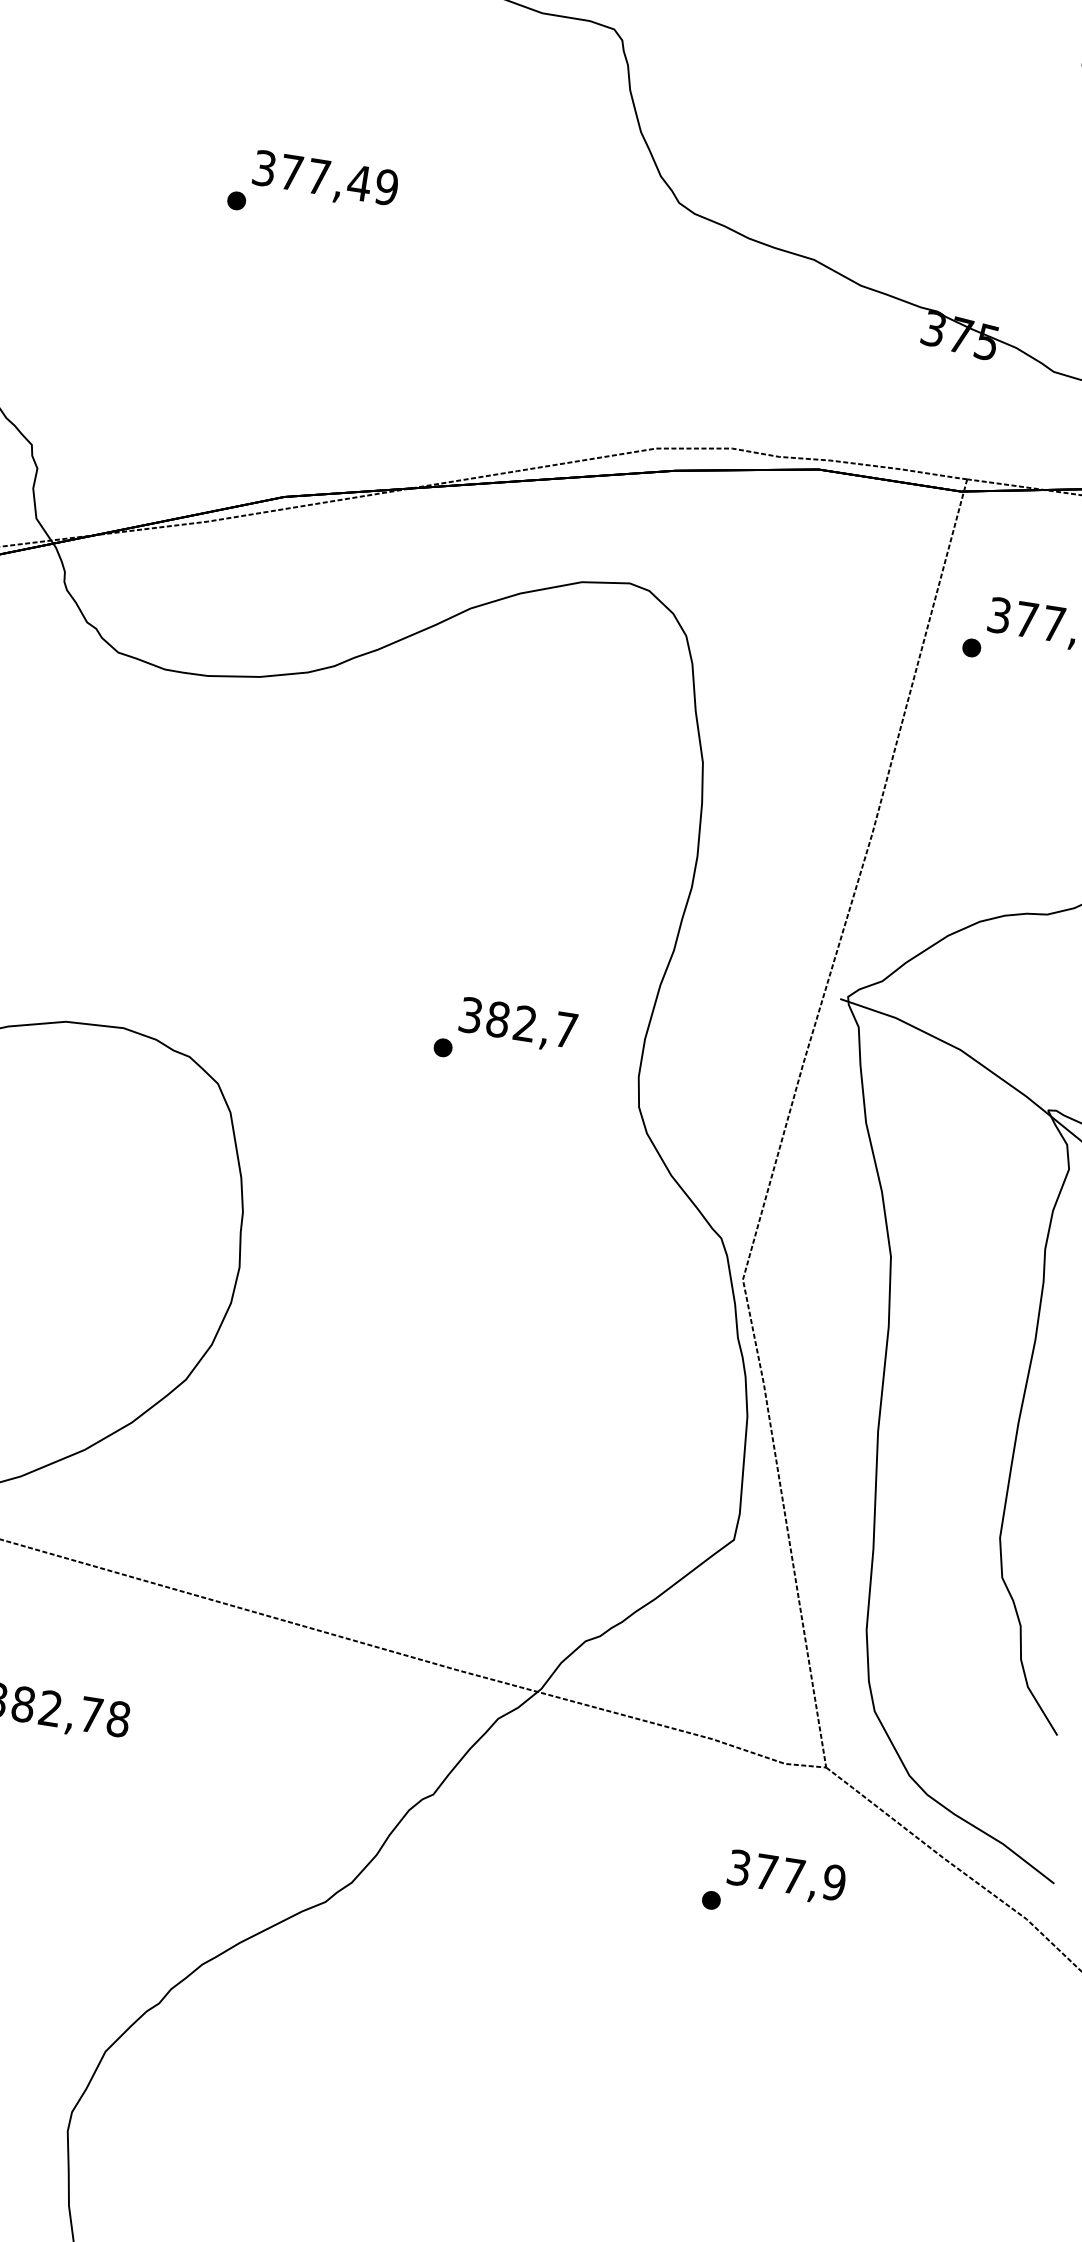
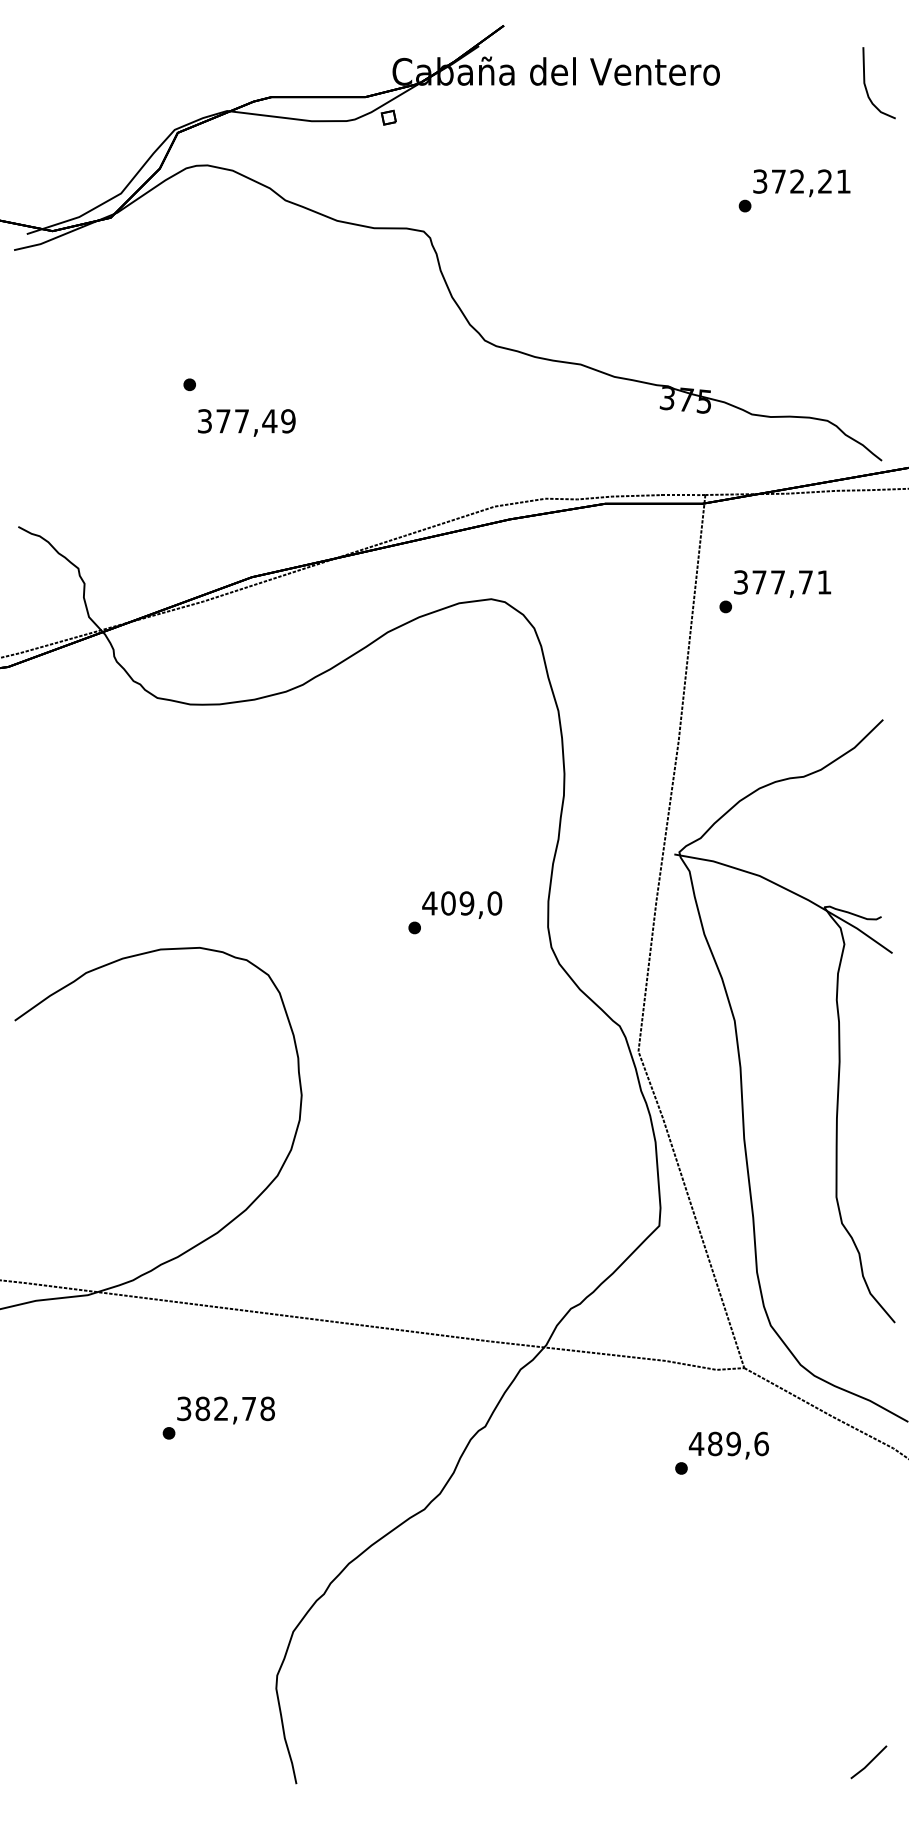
text: (325, 179) -> (246, 422), moved
text: (518, 1022) -> (462, 903), 382,7 -> 409,0
text: (785, 1874) -> (728, 1443), 377,9 -> 489,6

